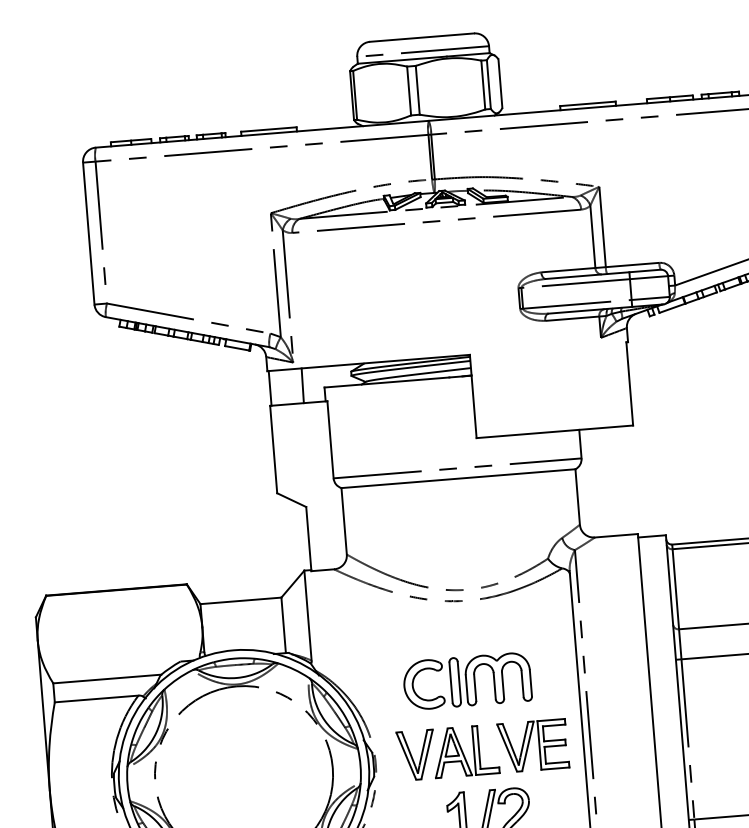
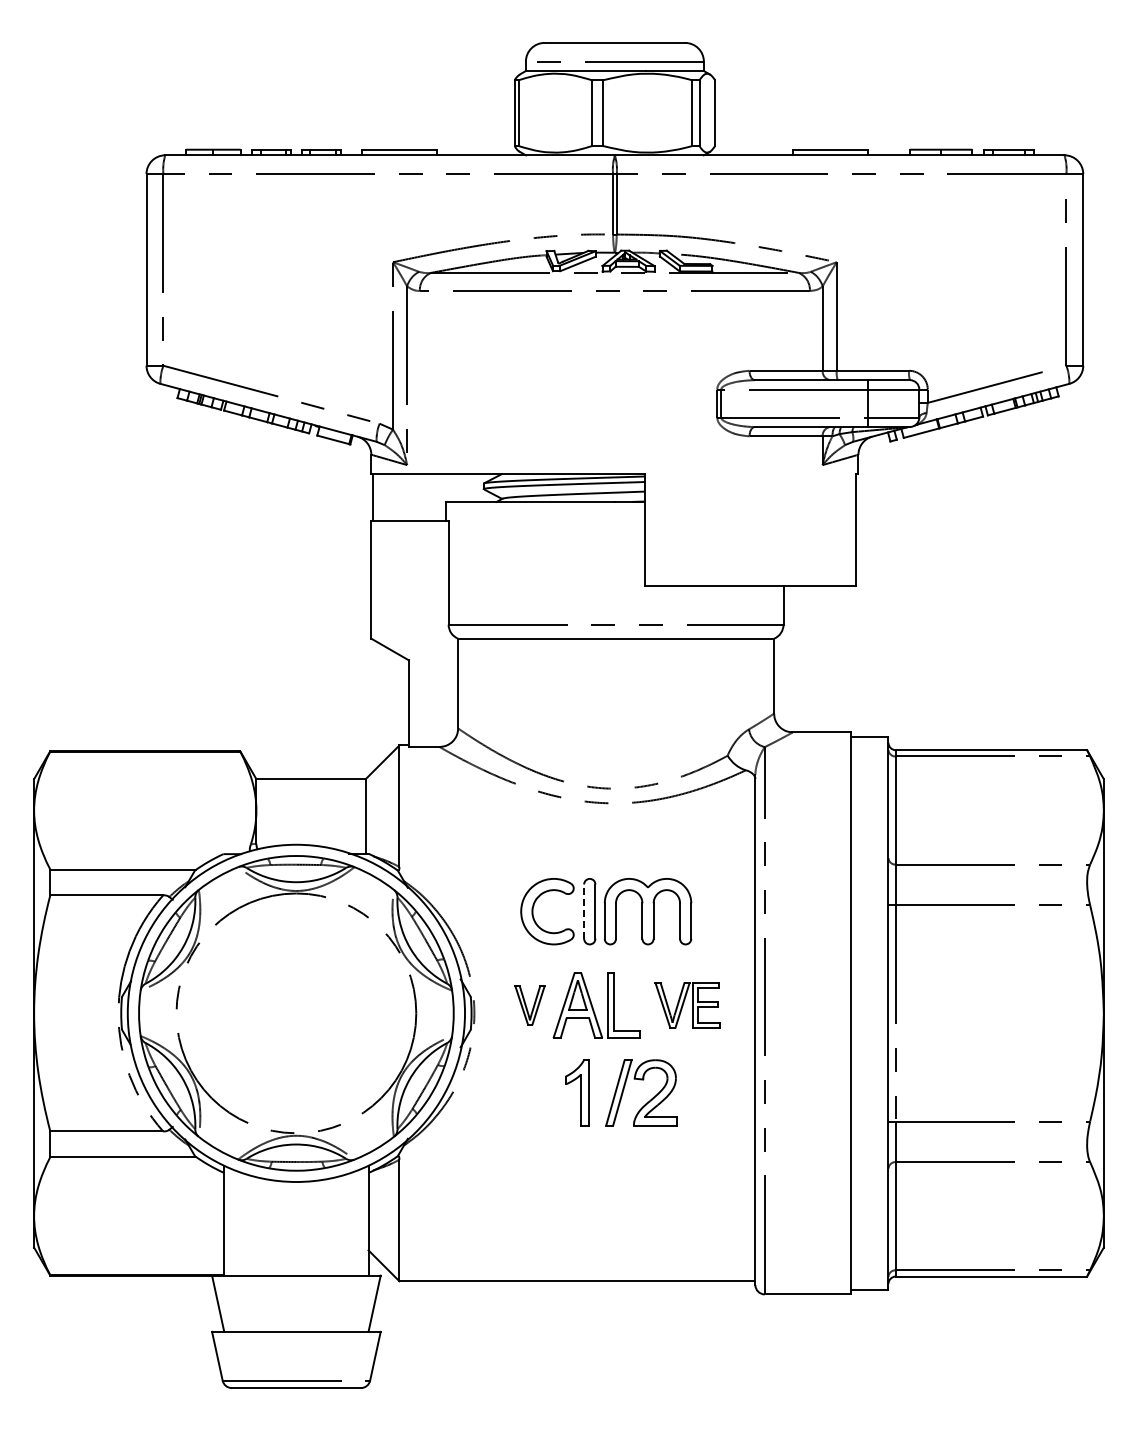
line: (302, 385) -> (416, 496), removed
line: (451, 682) -> (584, 911), solid -> dashed
part: (533, 746) -> (687, 1005), size x0.7
part: (416, 755) -> (529, 1005), size x0.6

